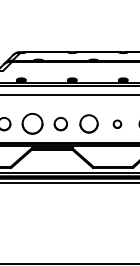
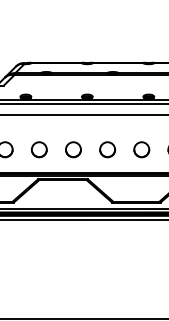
circle: (32, 124) -> (39, 150), size x0.62
circle: (89, 124) -> (108, 150), size x0.71
circle: (117, 124) -> (141, 150), size x1.67

